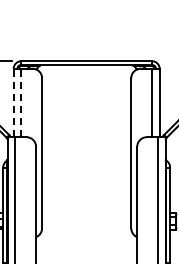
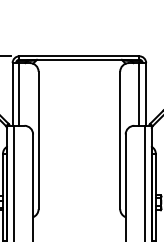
line: (13, 101) -> (12, 93), dashed -> solid
line: (21, 101) -> (19, 93), dashed -> solid

